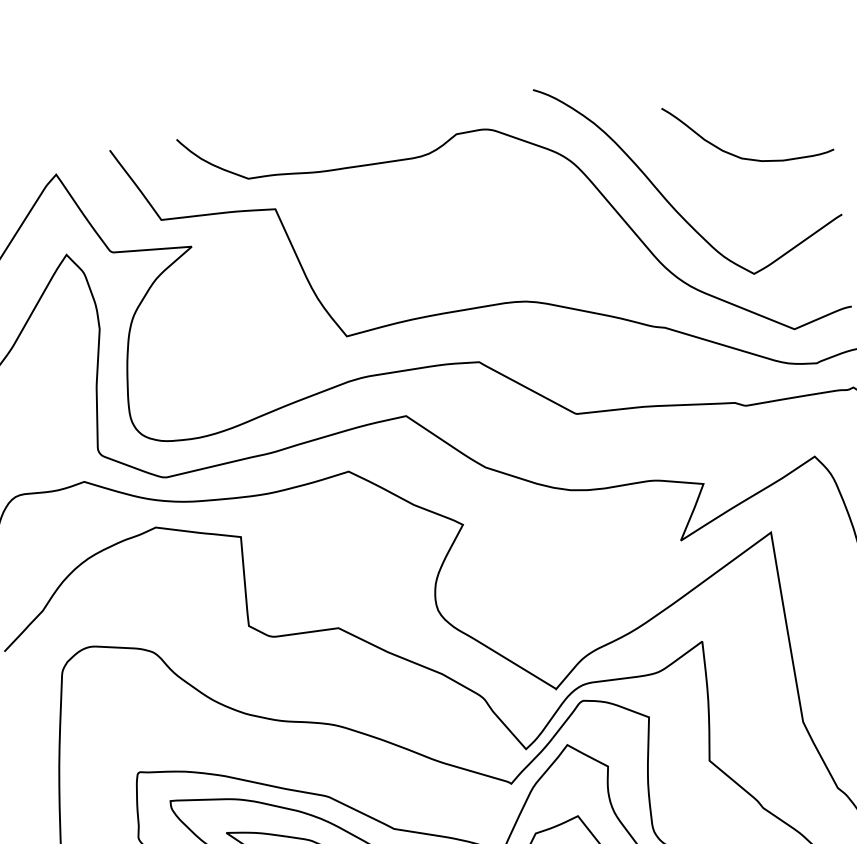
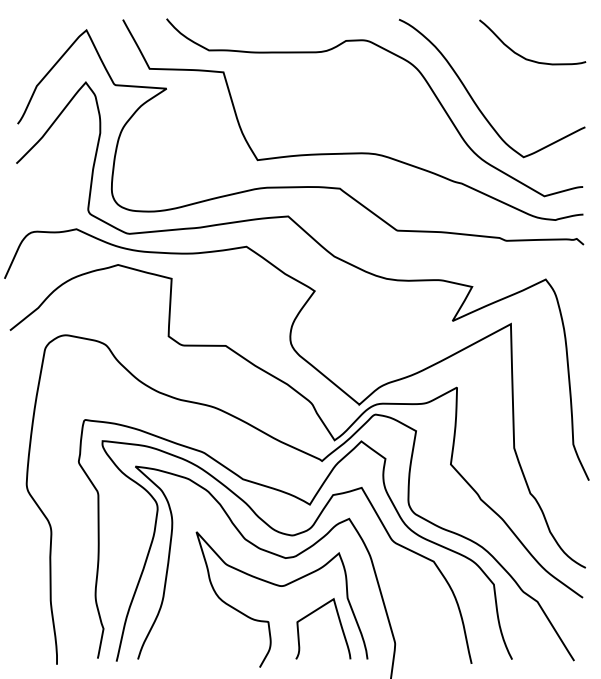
curve: (740, 155) -> (525, 57), moved

